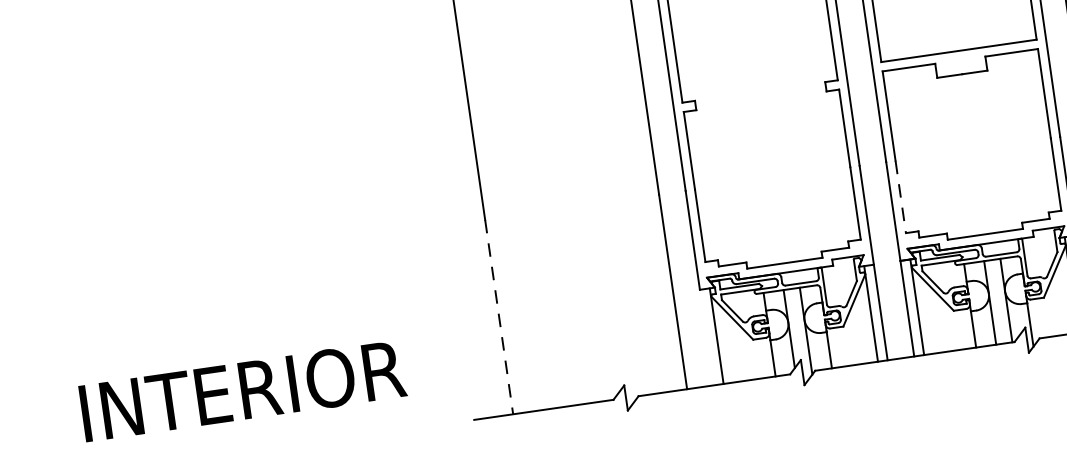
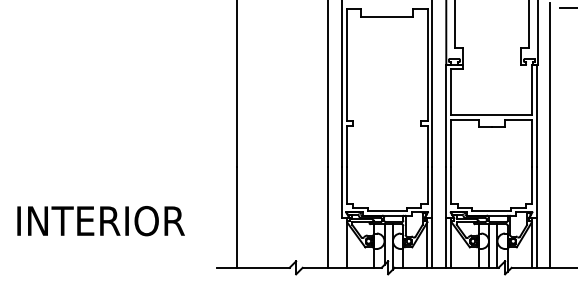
line: (901, 197) -> (451, 185), dashed -> solid
line: (499, 317) -> (237, 217), dashed -> solid
text: (241, 392) -> (100, 221), moved

